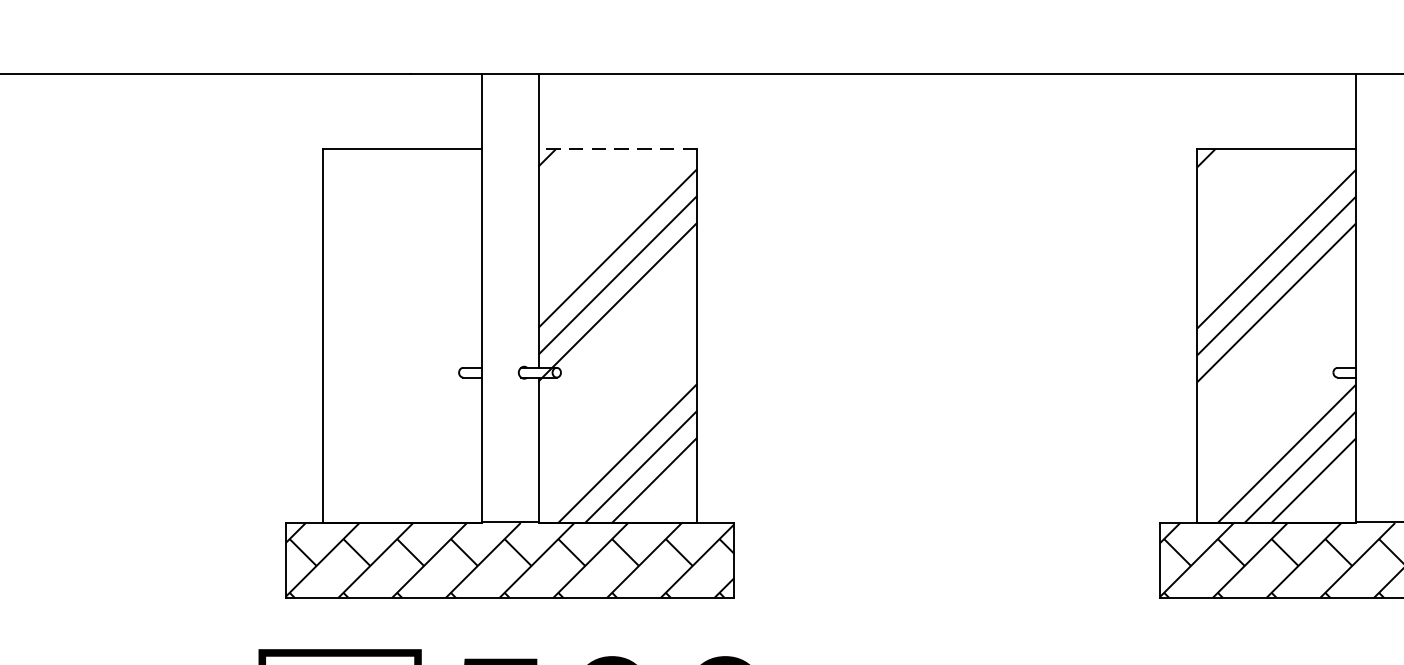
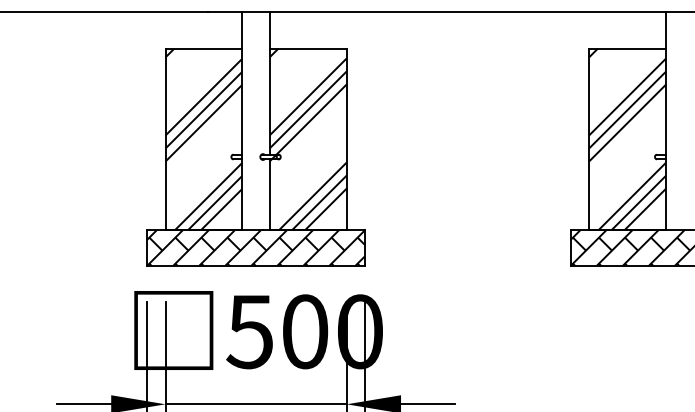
line: (616, 148) -> (307, 48), dashed -> solid
hatch: (401, 334) -> (203, 138), added

